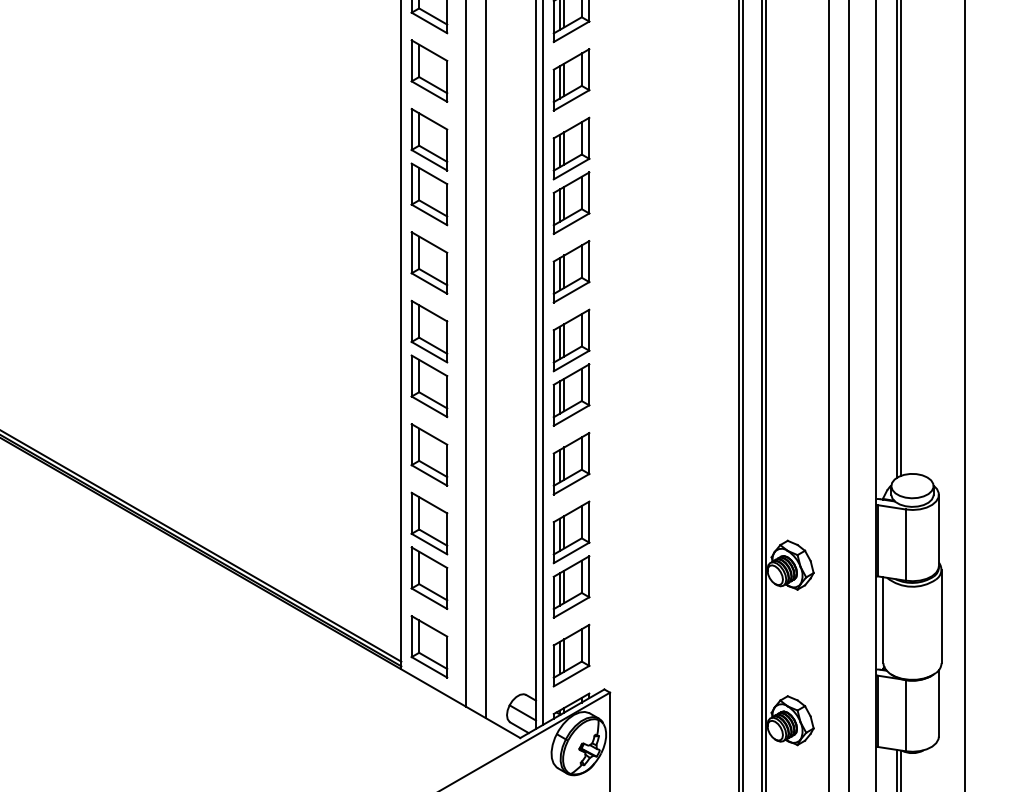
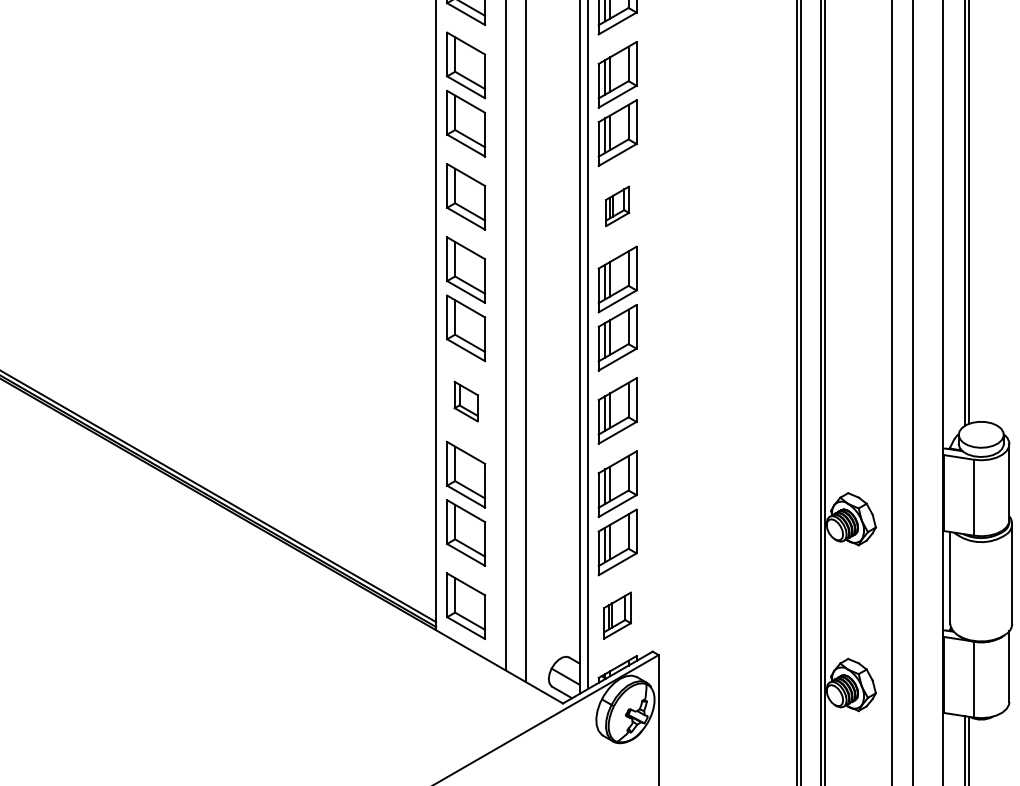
part: (571, 271) -> (617, 205), size x0.6
part: (429, 454) -> (466, 401), size x0.6
part: (571, 655) -> (617, 615), size x0.7

